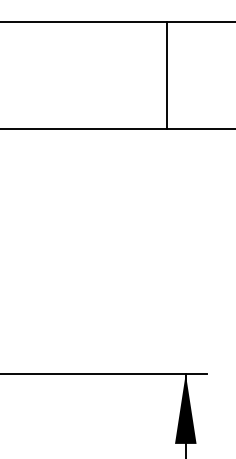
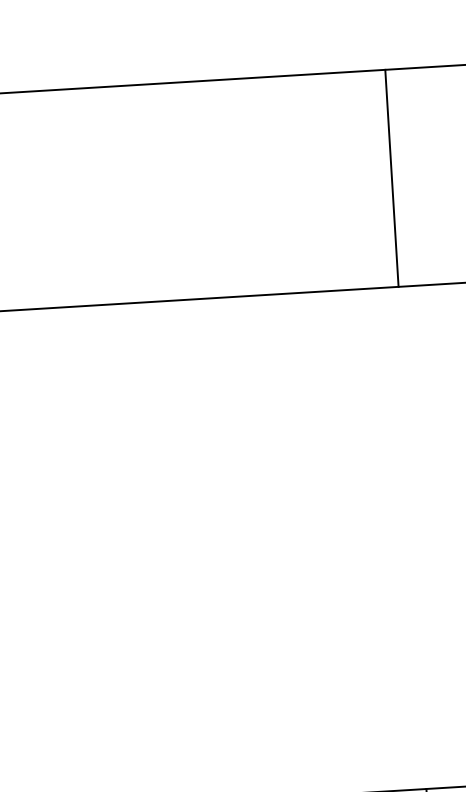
line: (167, 75) -> (392, 178), moved

